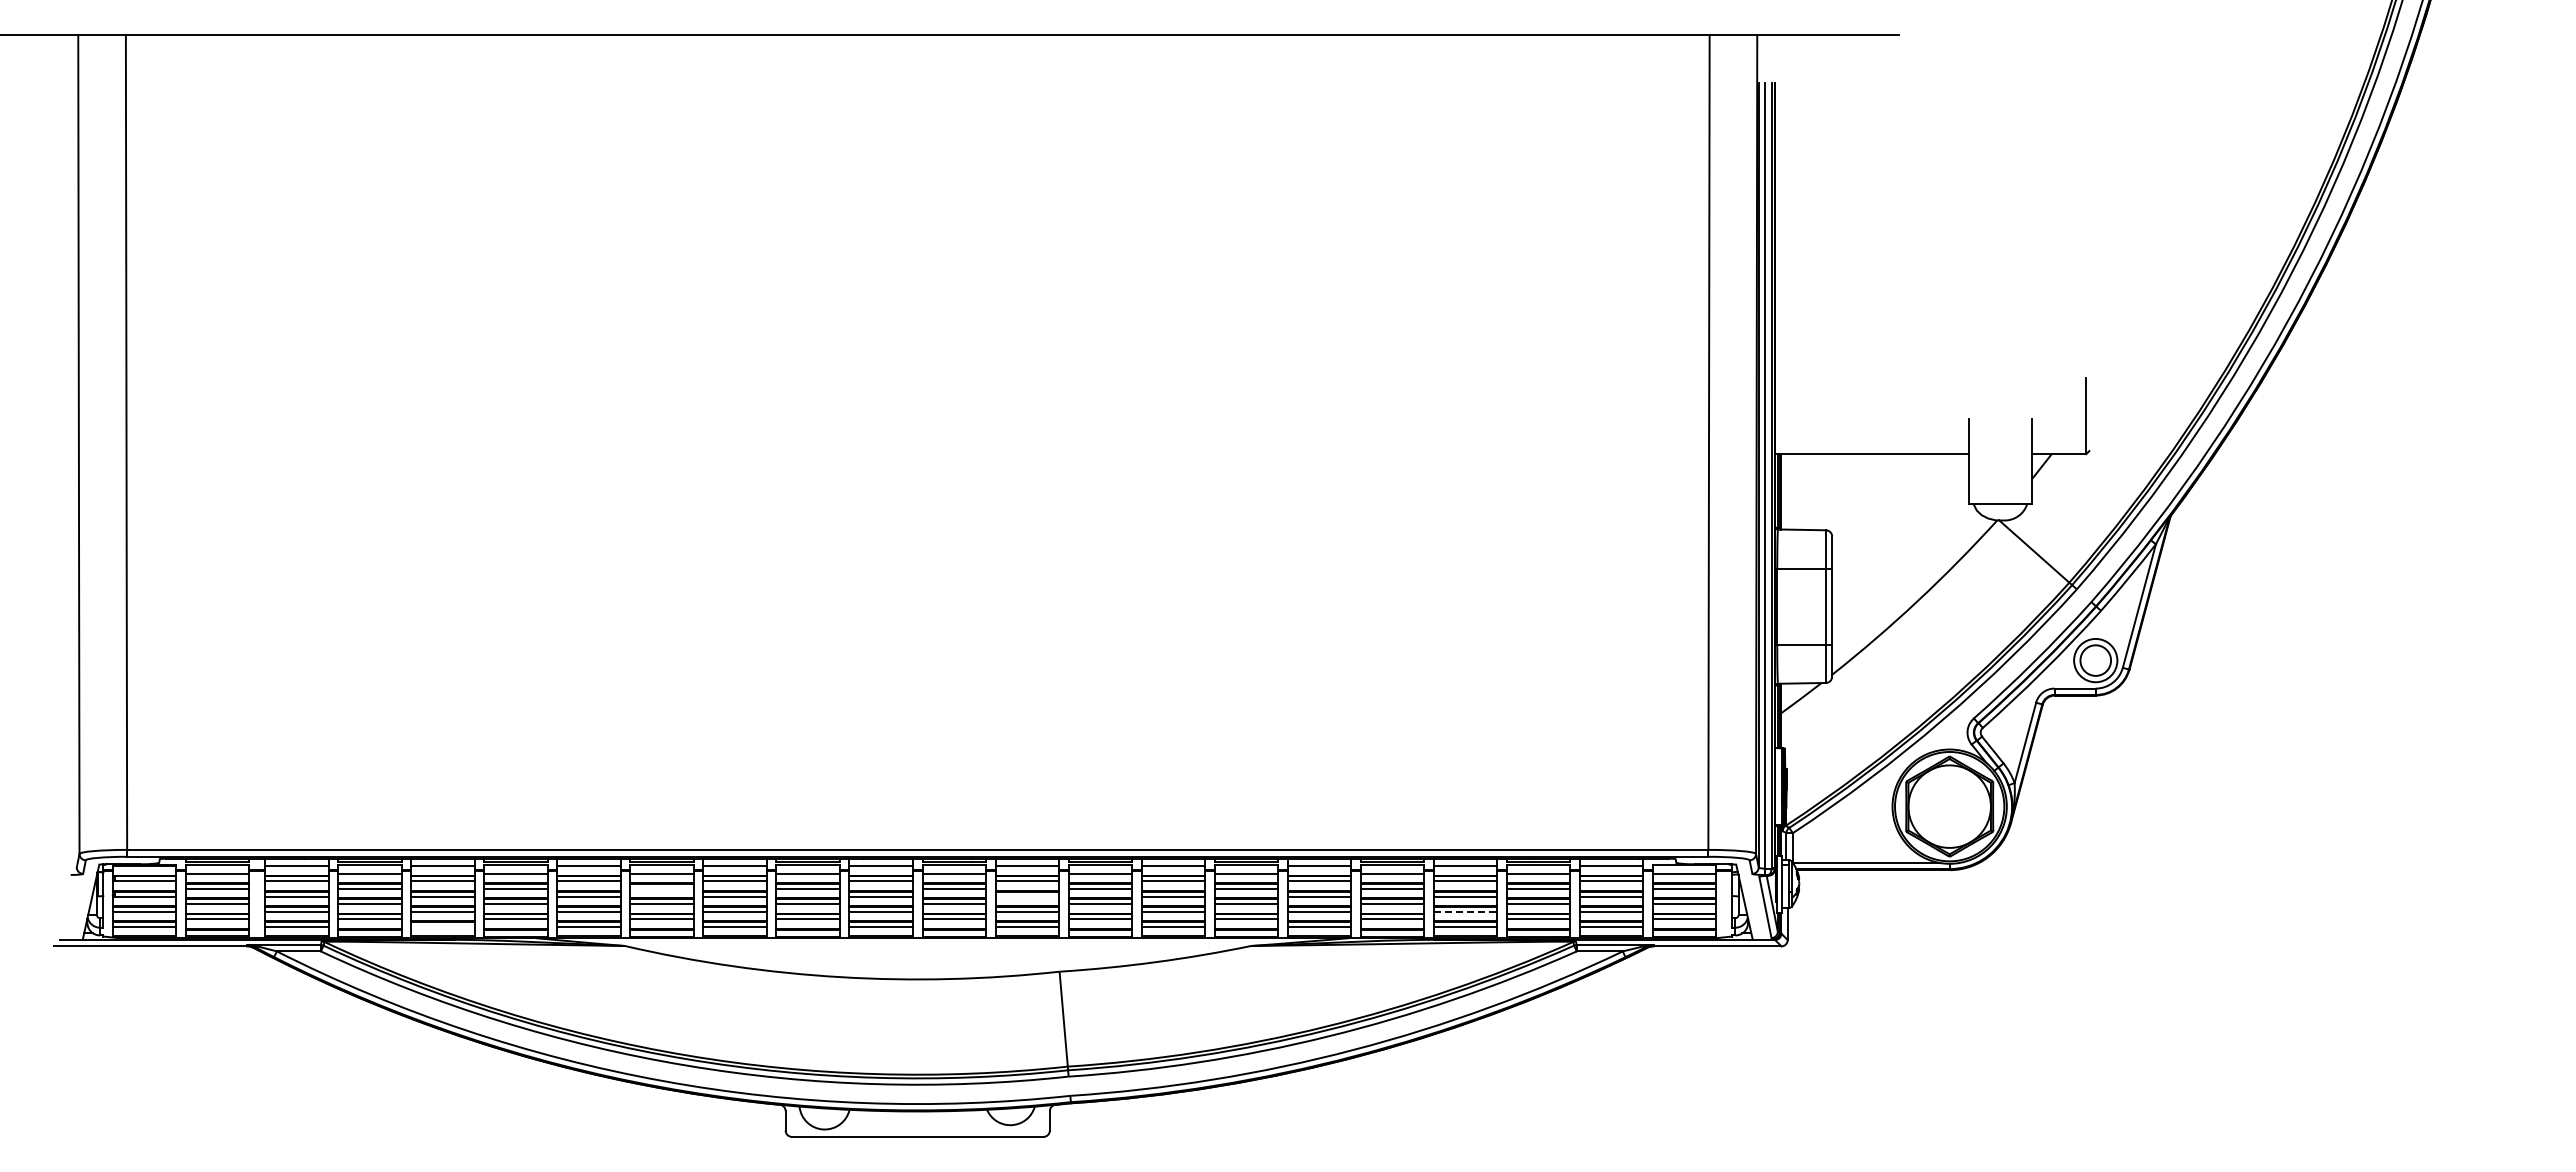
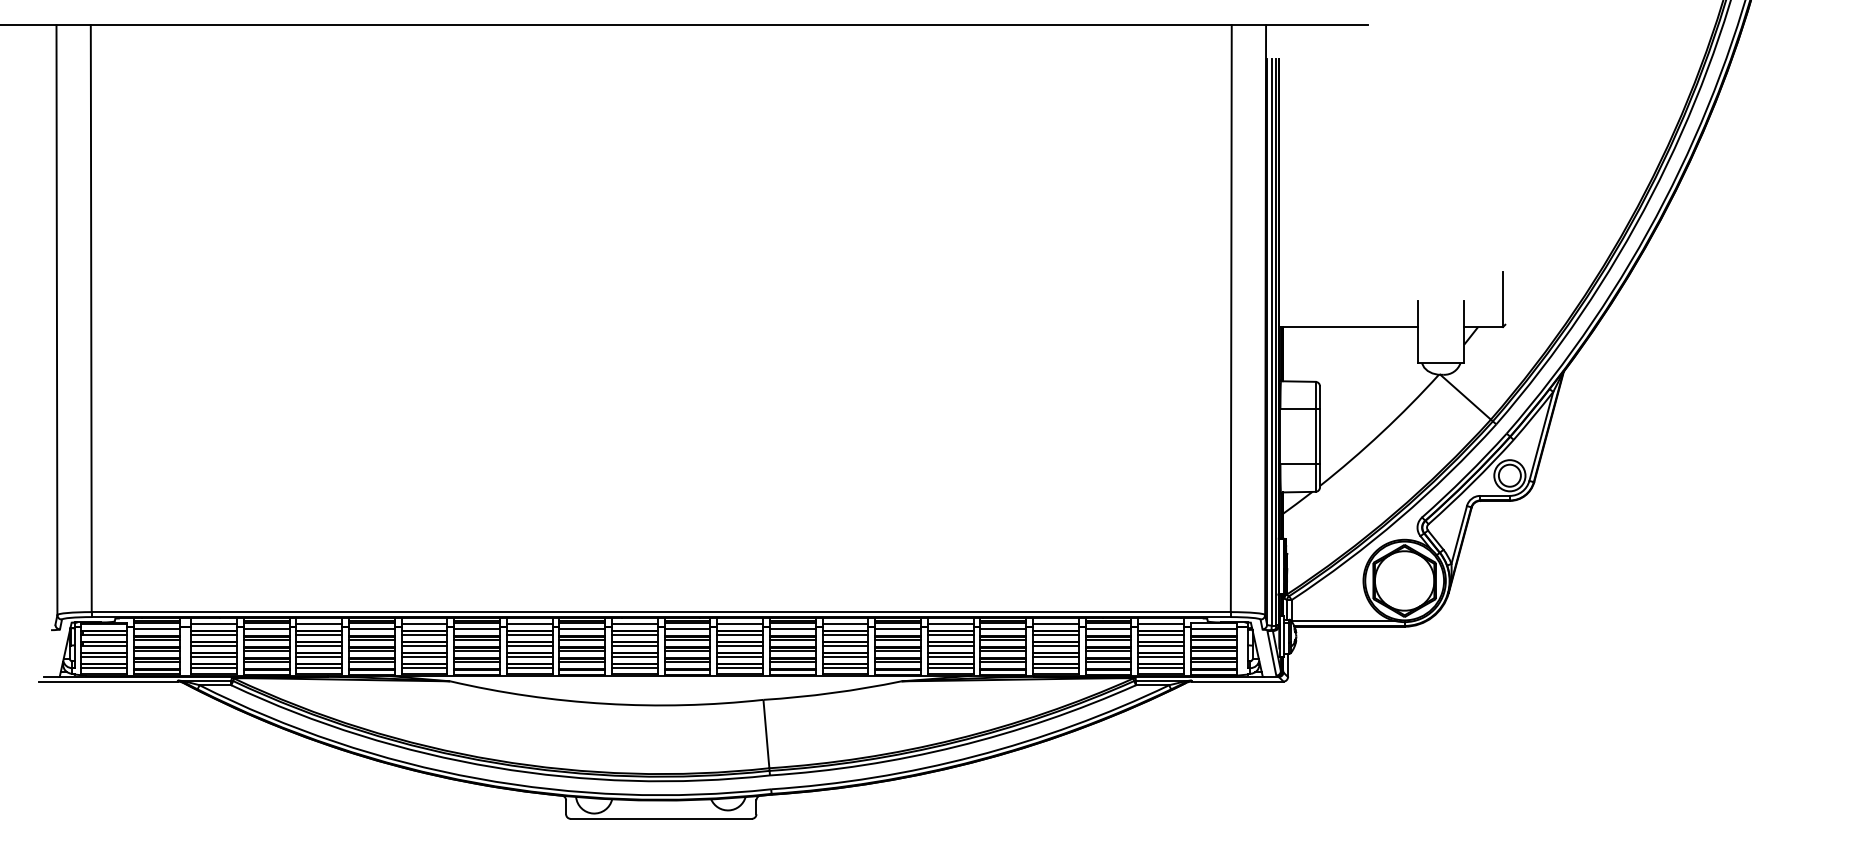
line: (661, 888) -> (476, 639), added
line: (1027, 896) -> (740, 645), added
line: (1465, 911) -> (1055, 656), dashed -> solid
line: (442, 926) -> (318, 667), added

